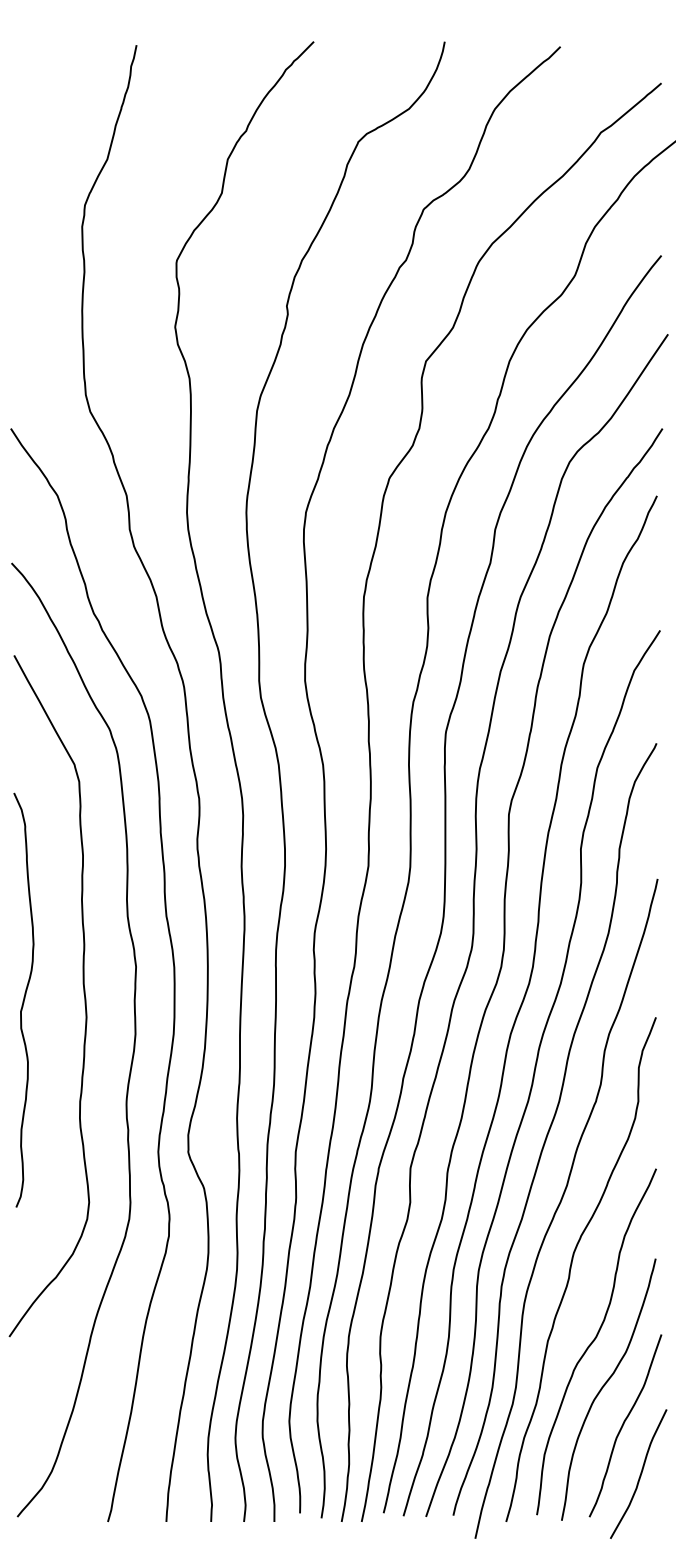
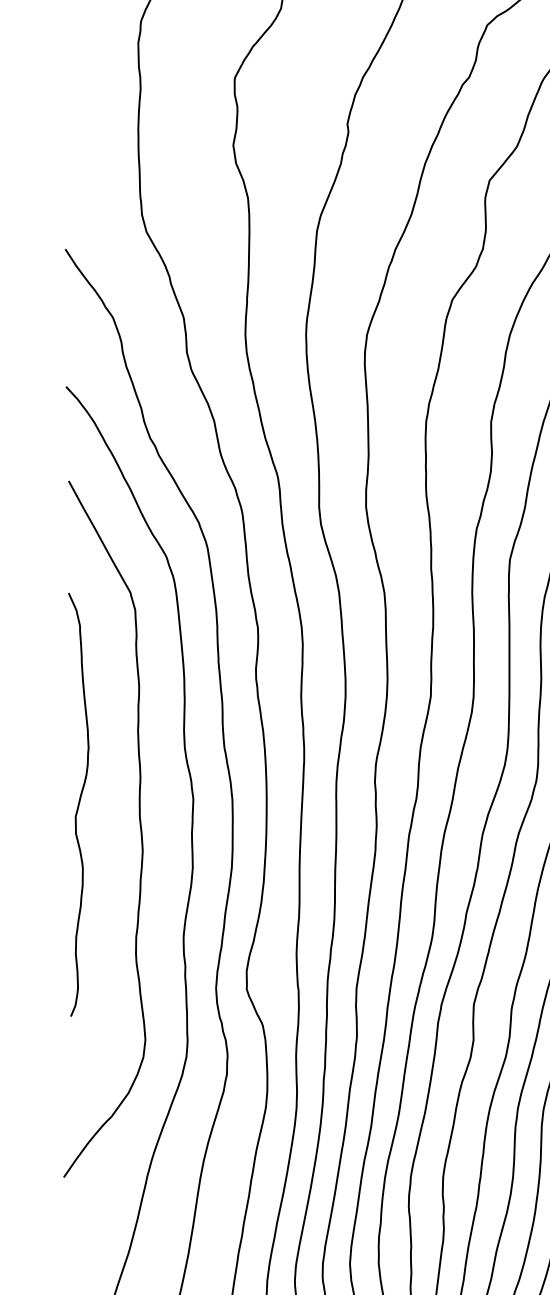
curve: (23, 999) -> (78, 804), moved

